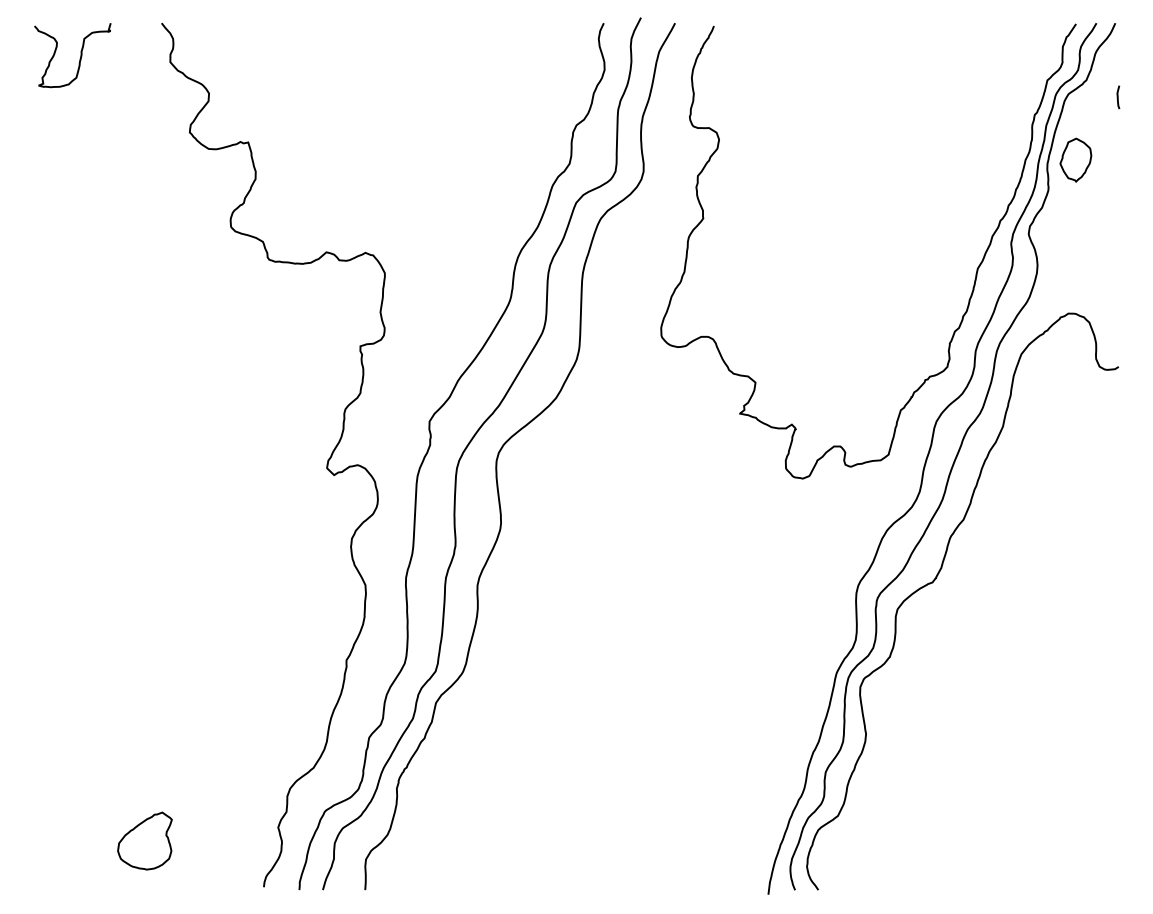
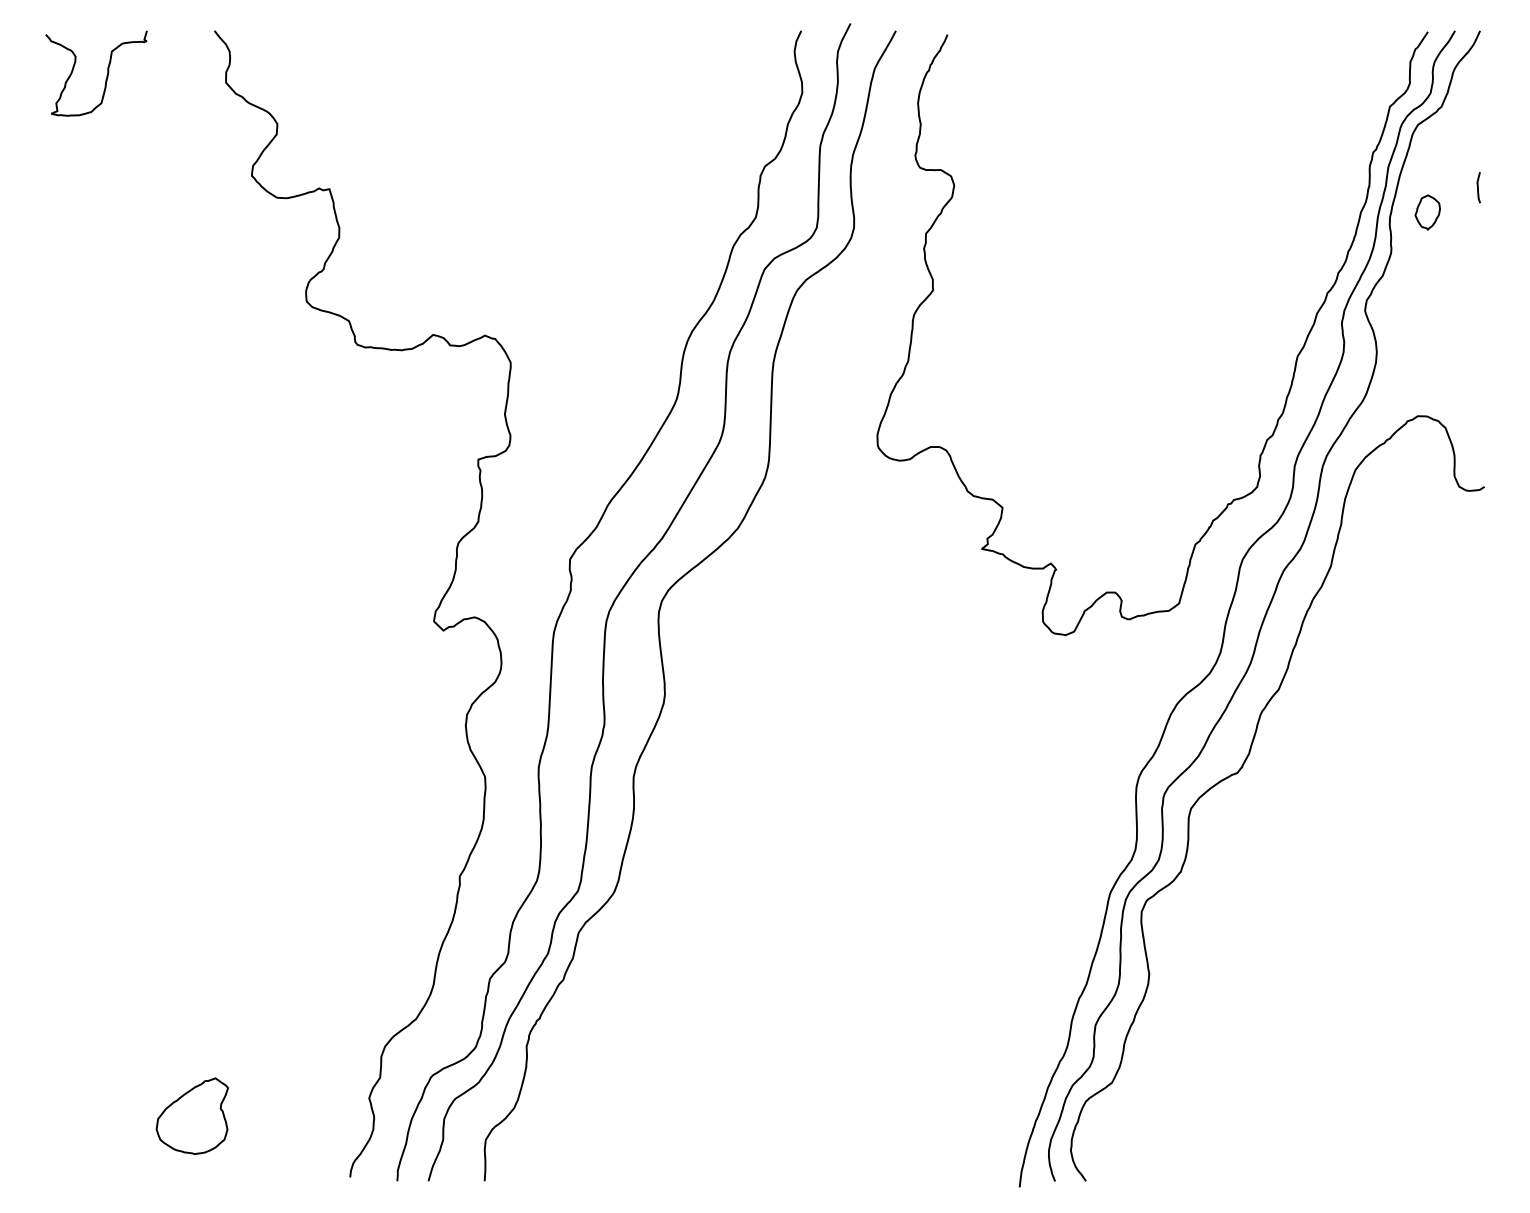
curve: (1118, 97) -> (1478, 187), moved
part: (1075, 159) -> (1427, 211), size x0.6

